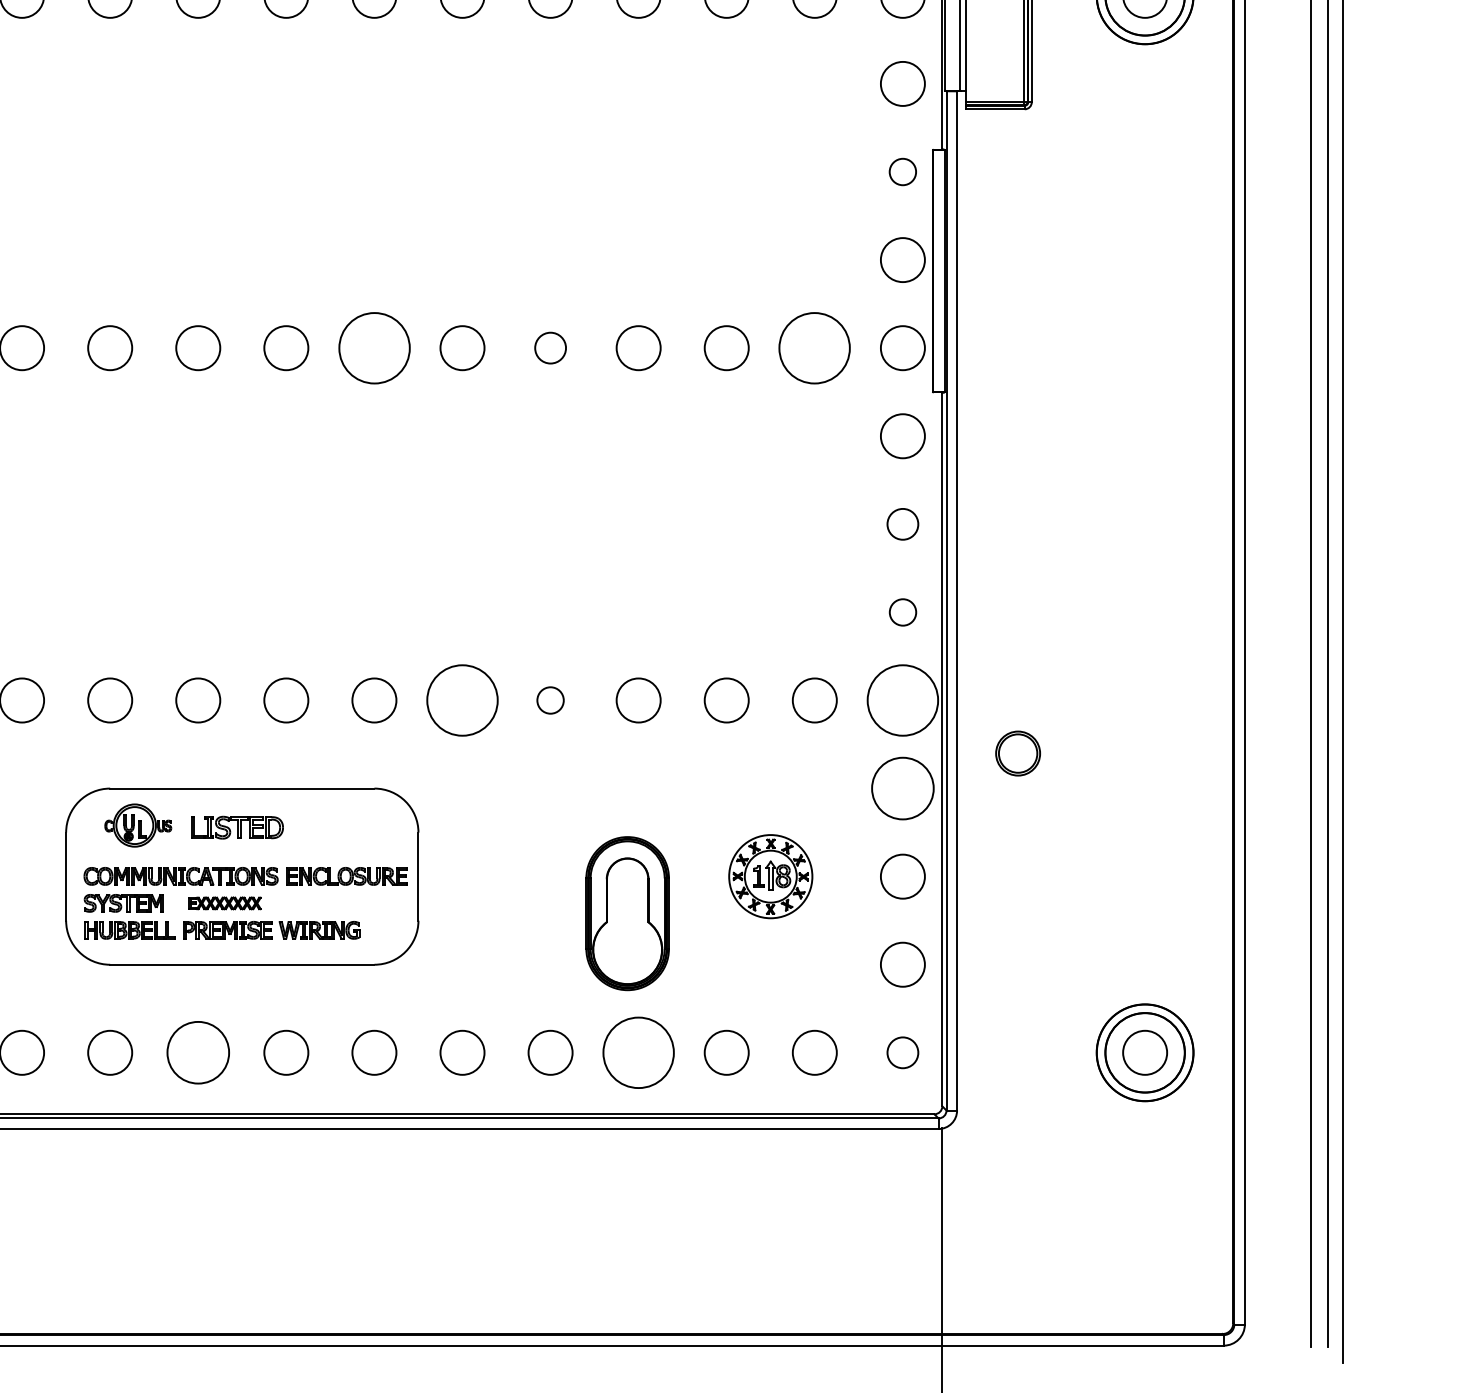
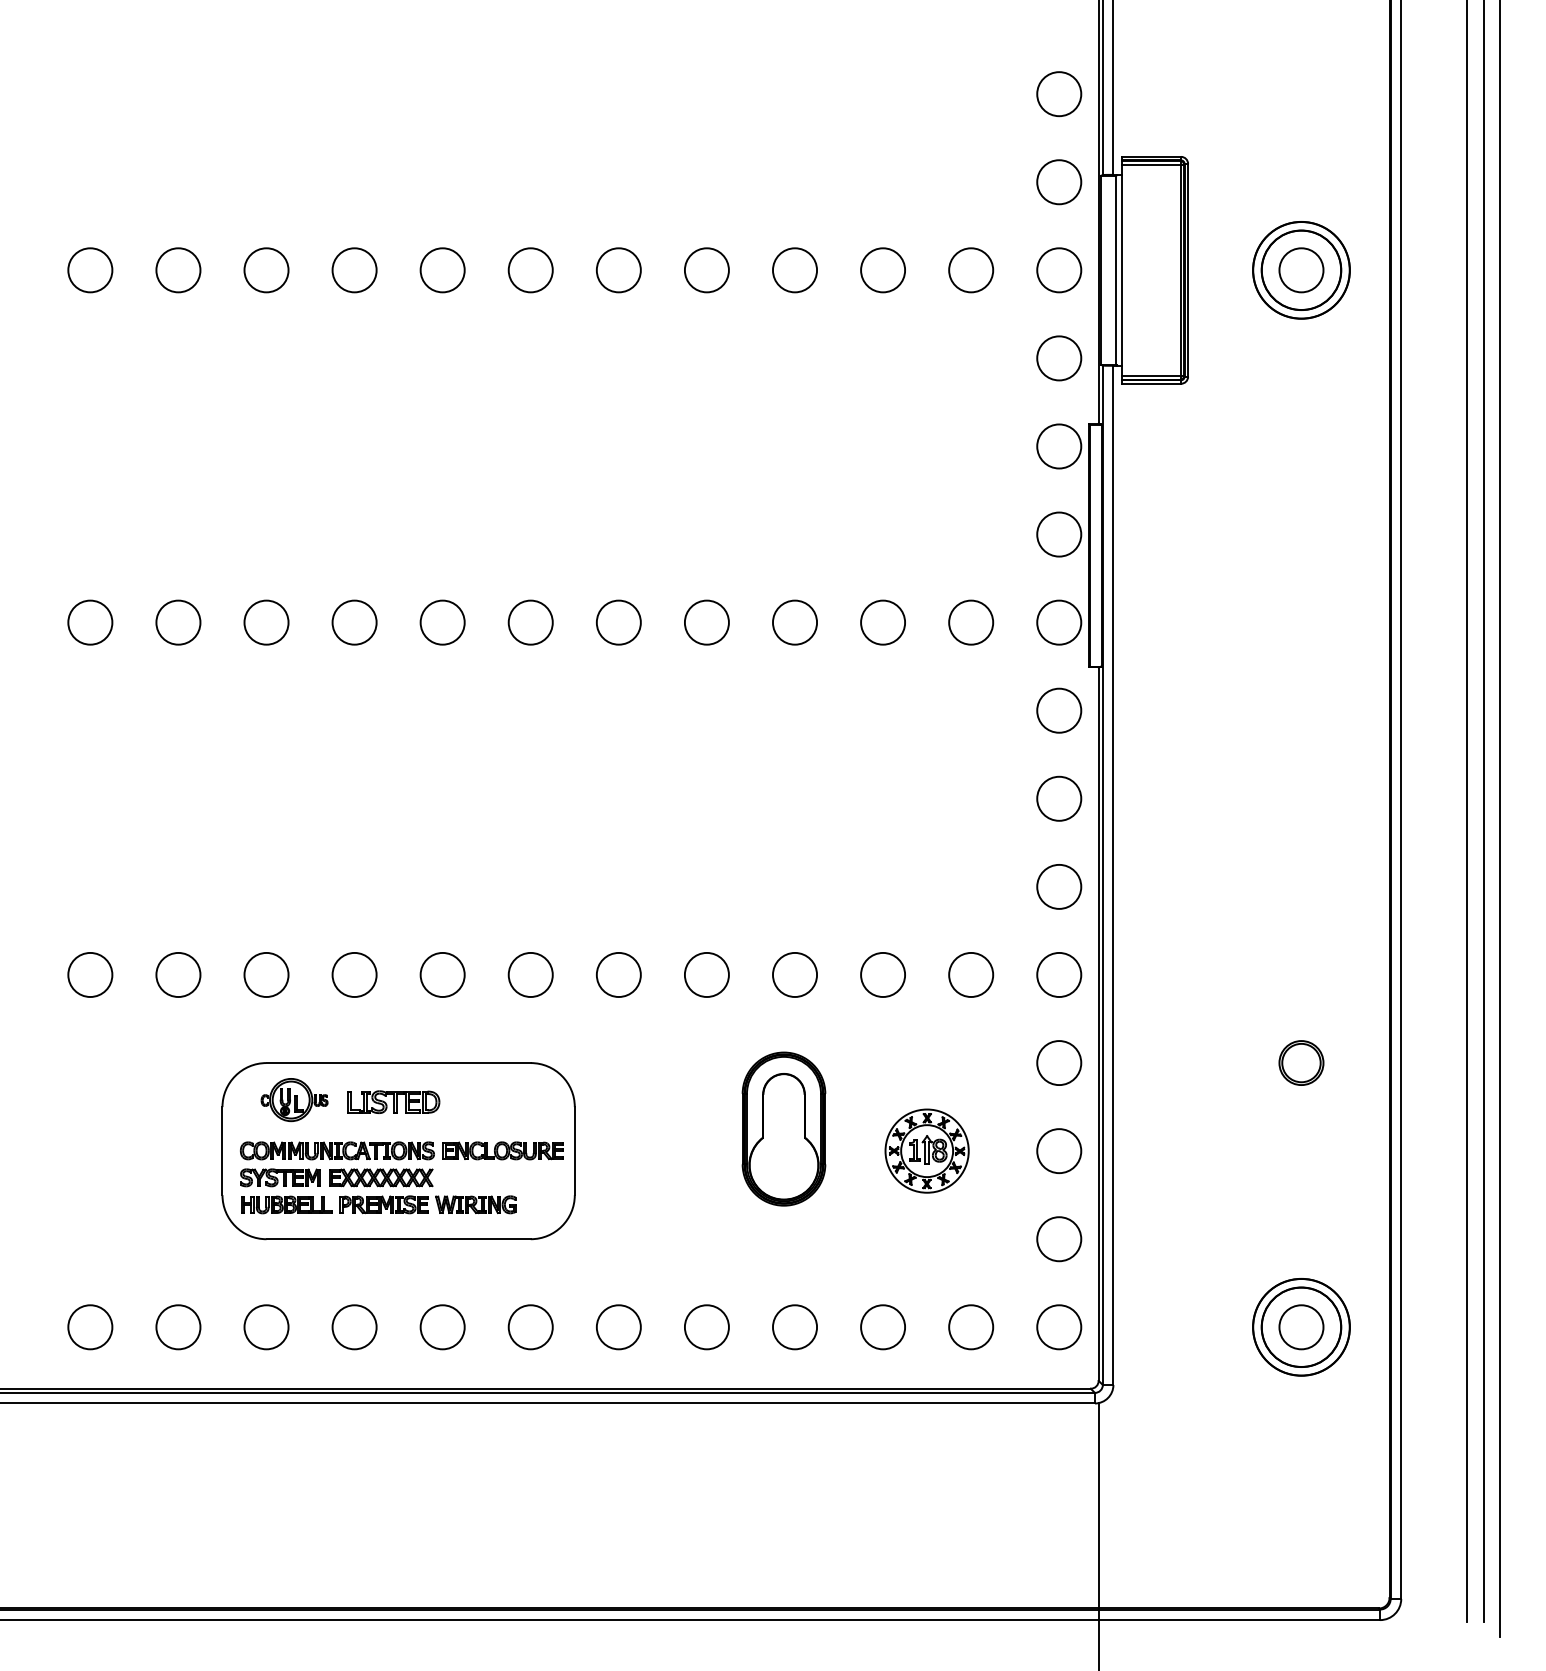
circle: (903, 172) -> (1059, 446), size x1.67
circle: (374, 348) -> (530, 622), size x0.62
circle: (550, 348) -> (706, 622), size x1.43
circle: (815, 348) -> (971, 622), size x0.62
circle: (903, 524) -> (1059, 798), size x1.43
circle: (903, 612) -> (1059, 886), size x1.67
circle: (462, 700) -> (618, 974), size x0.62
circle: (550, 700) -> (706, 974), size x1.67
circle: (903, 700) -> (1059, 974), size x0.62
part: (1018, 753) -> (1301, 1062), moved
circle: (903, 789) -> (1059, 1063), size x0.71
part: (225, 903) -> (381, 1177), size x1.43
part: (627, 913) -> (783, 1128), moved
circle: (198, 1053) -> (354, 1327), size x0.71
circle: (638, 1053) -> (794, 1327), size x0.62
circle: (903, 1053) -> (1059, 1327), size x1.43

